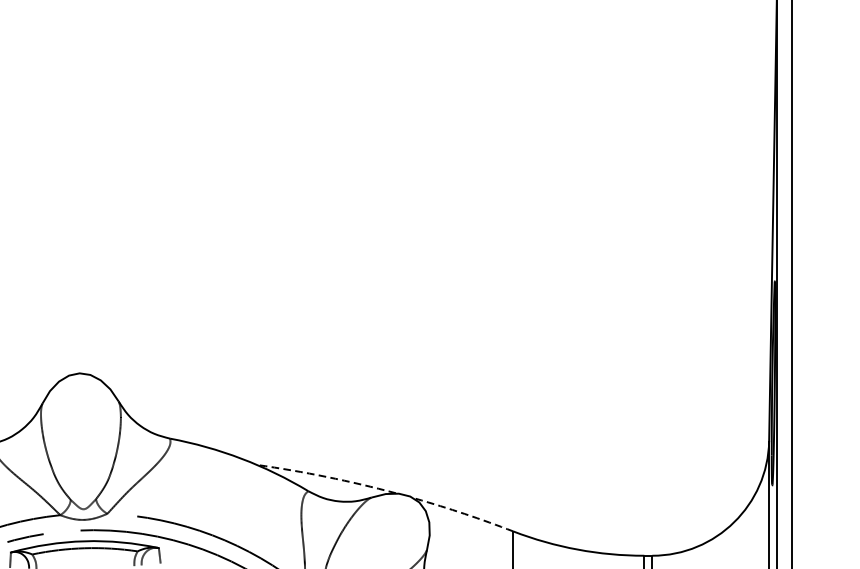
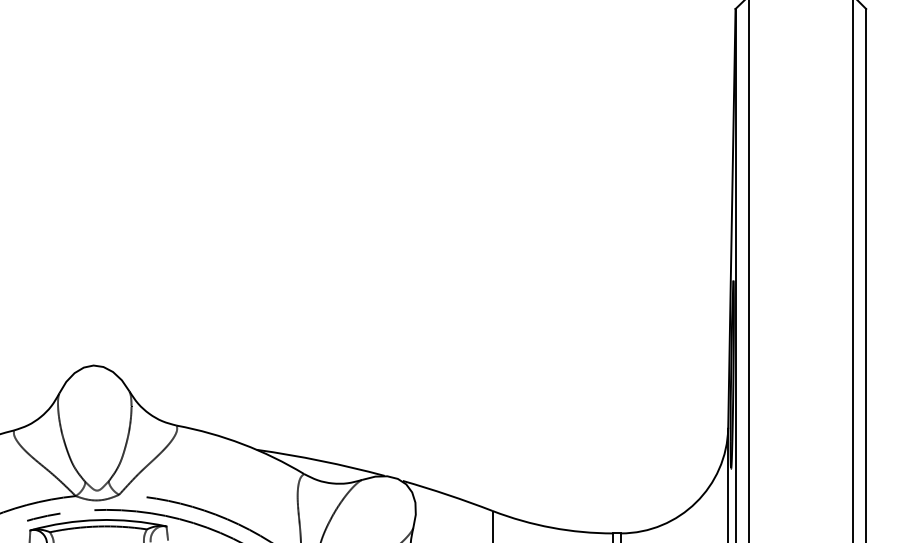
arc: (327, 476) -> (321, 460), dashed -> solid
arc: (465, 513) -> (448, 494), dashed -> solid

